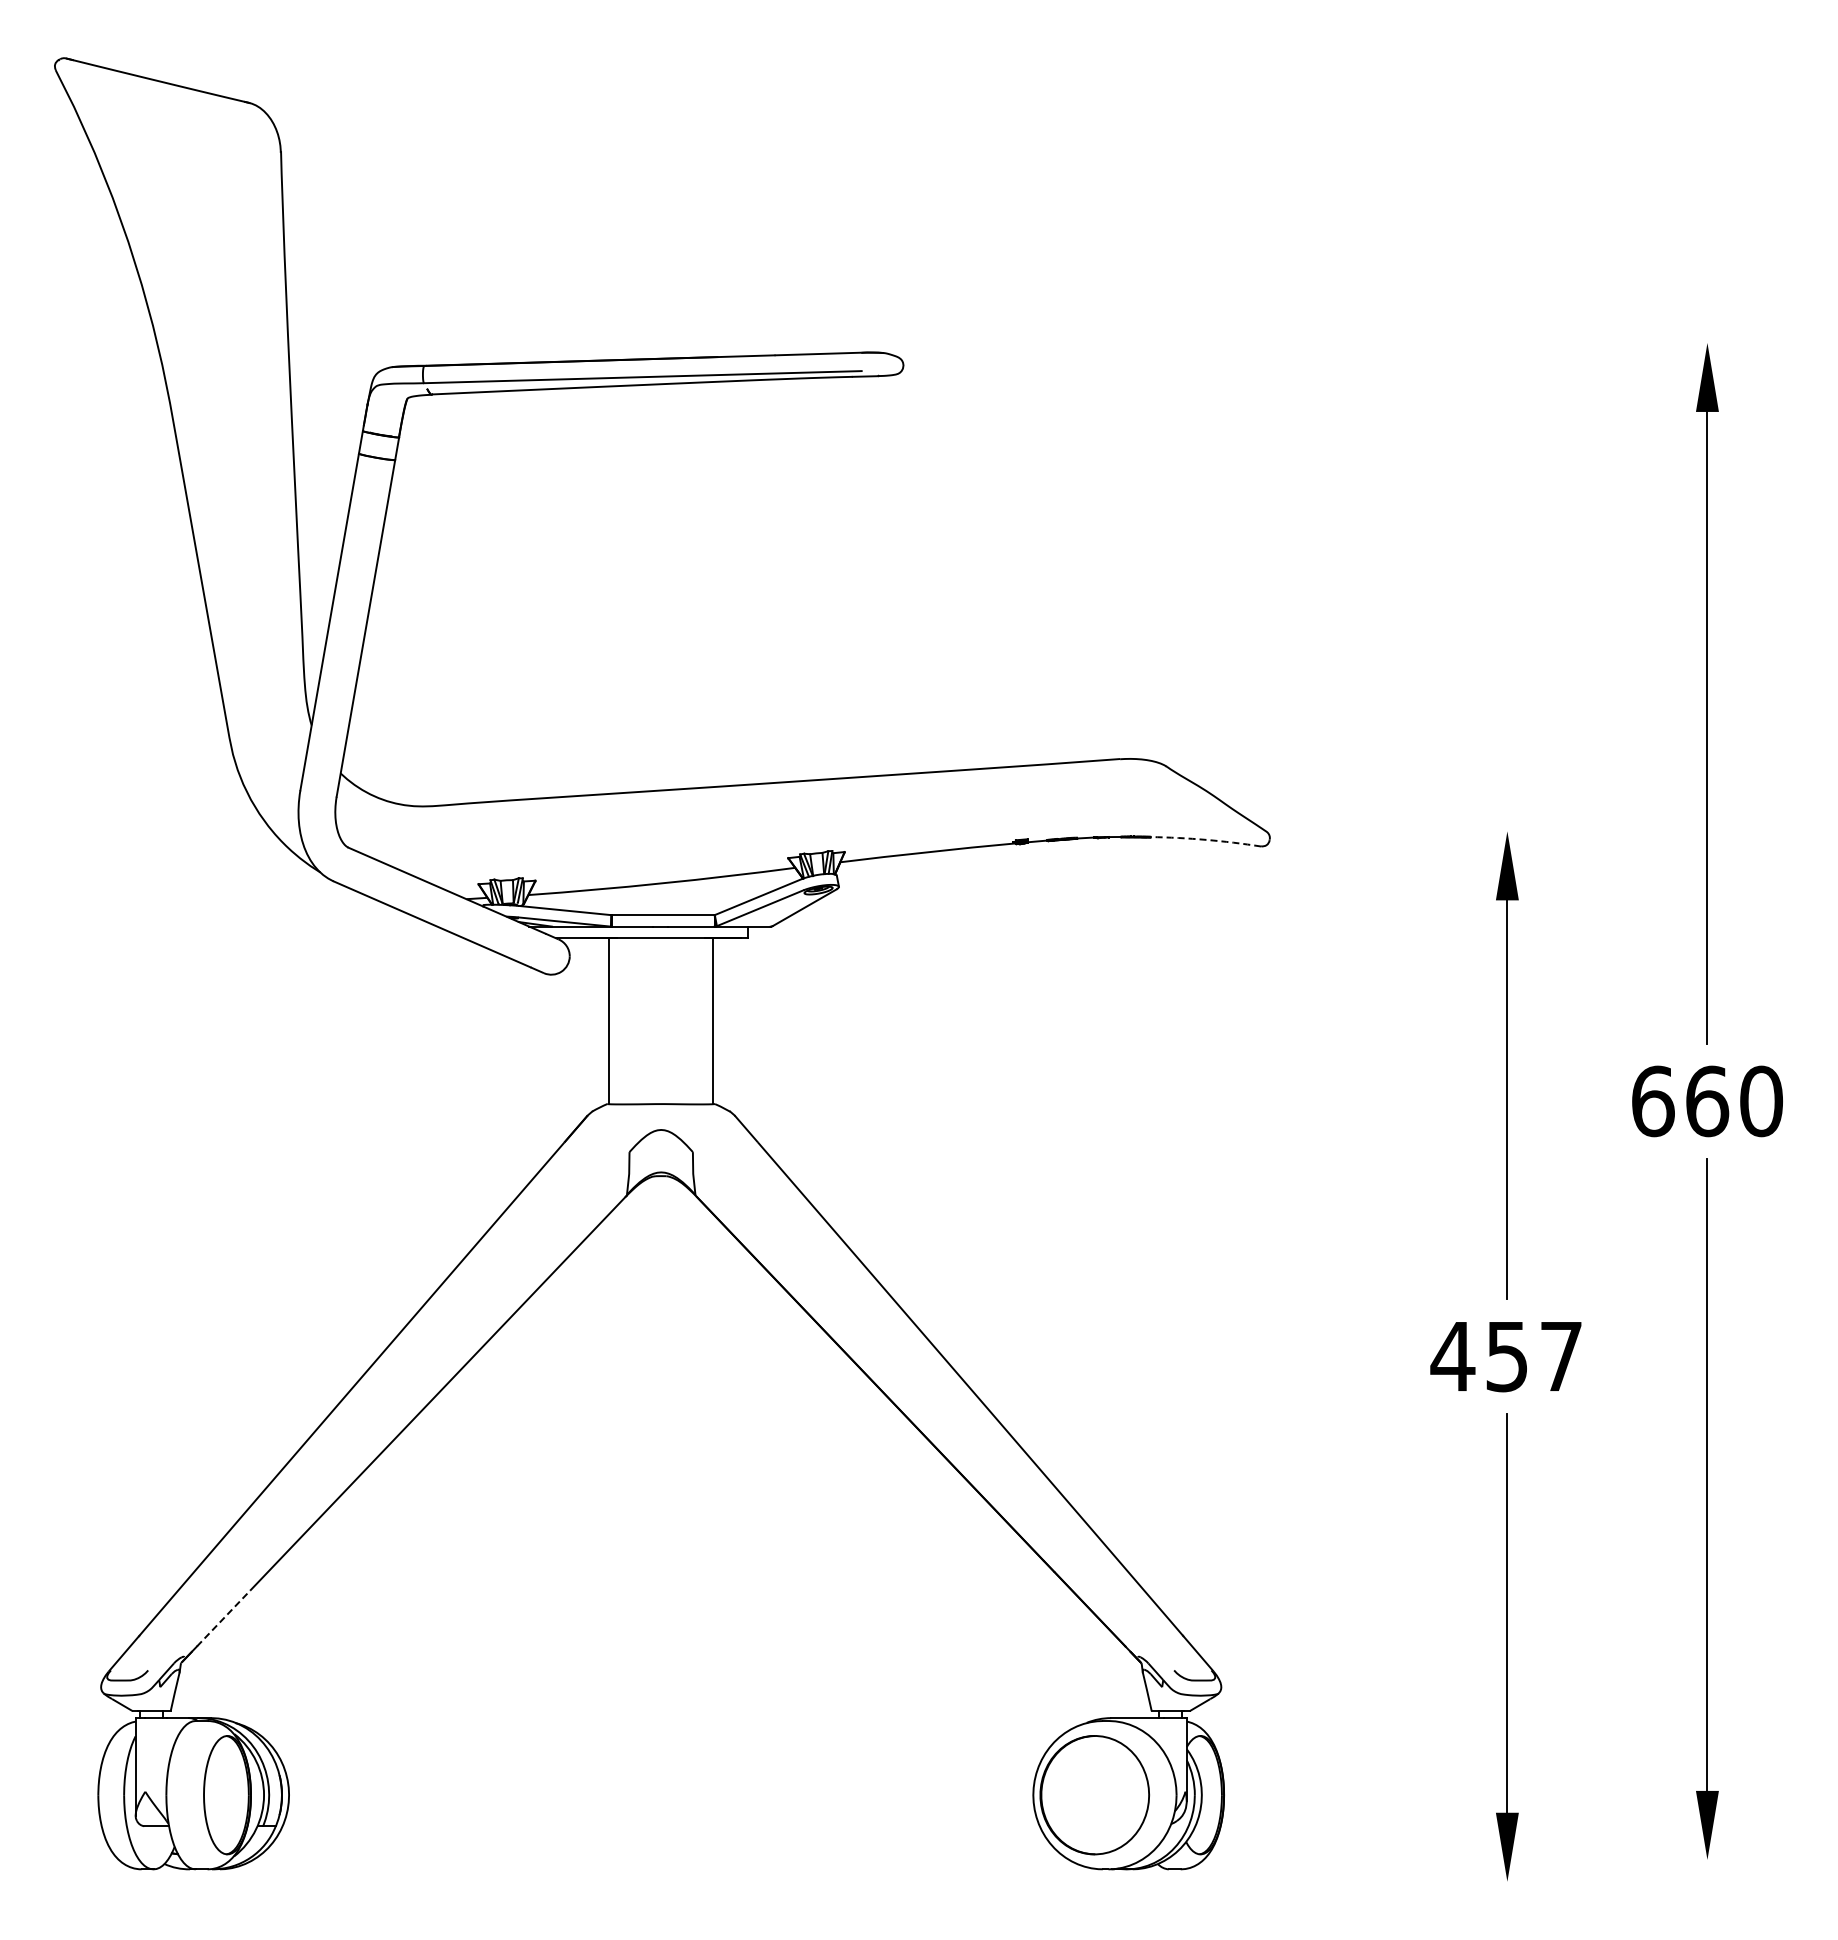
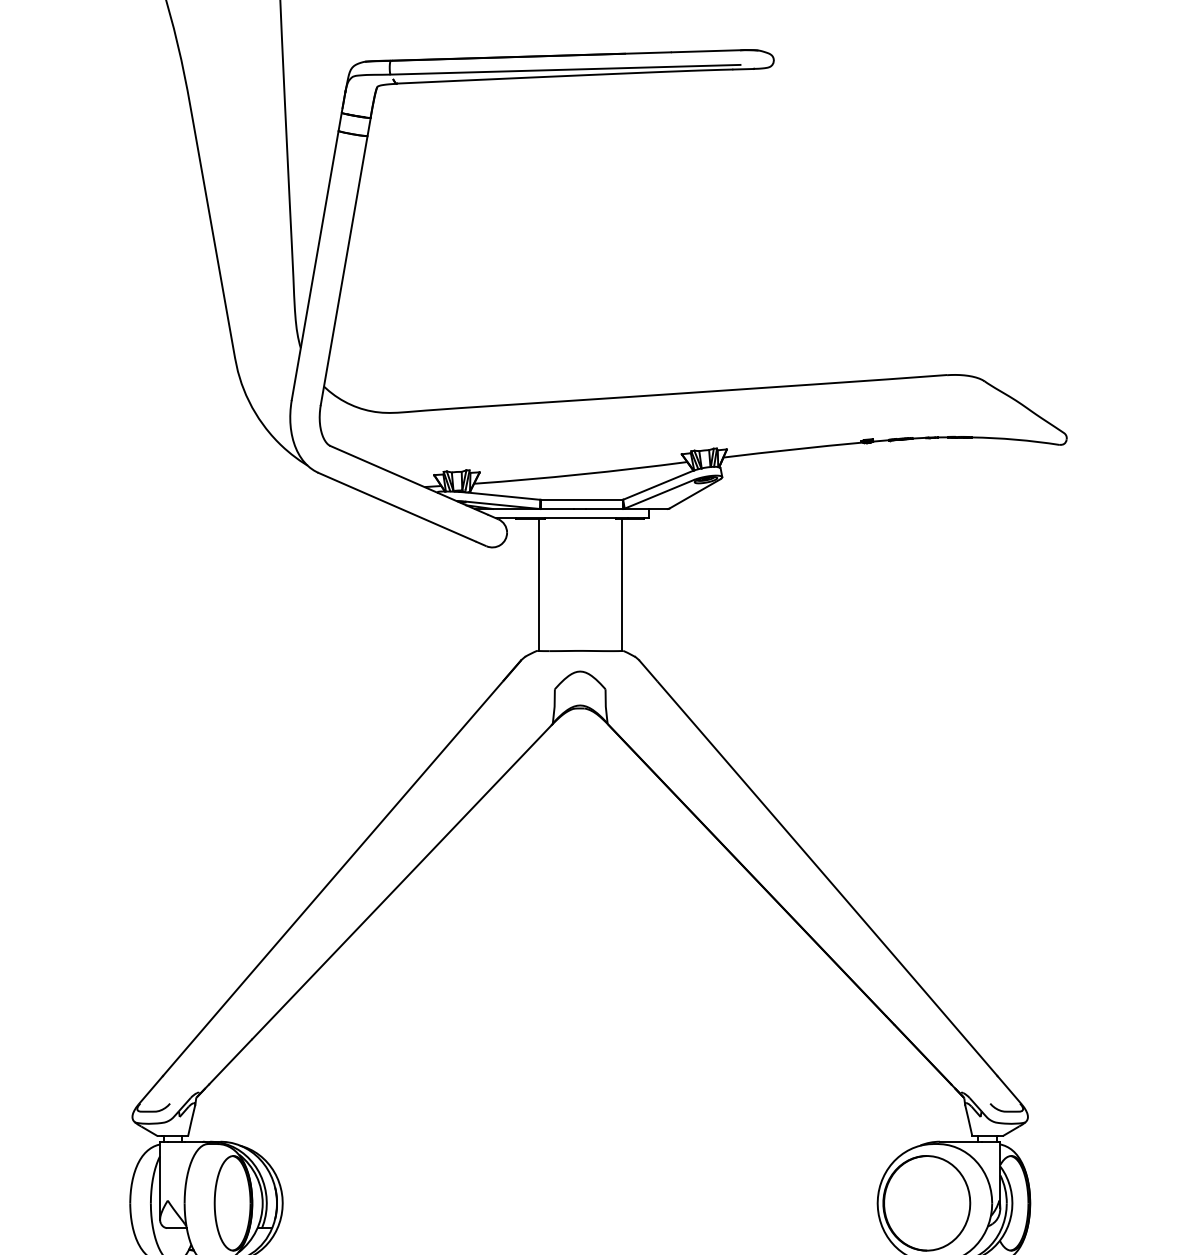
arc: (1206, 839) -> (1016, 439), dashed -> solid
line: (223, 1618) -> (230, 1062), dashed -> solid

